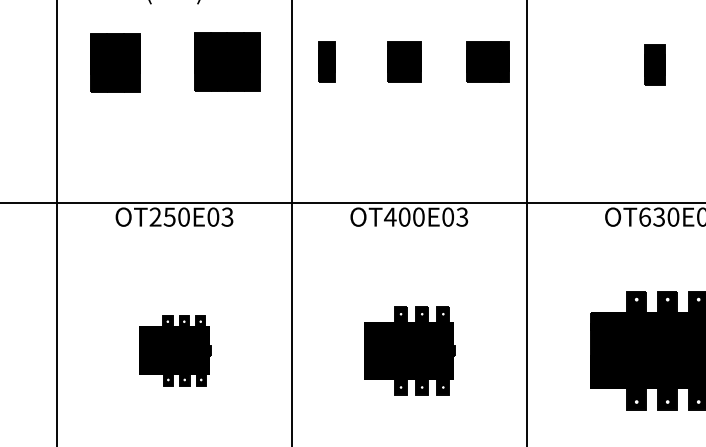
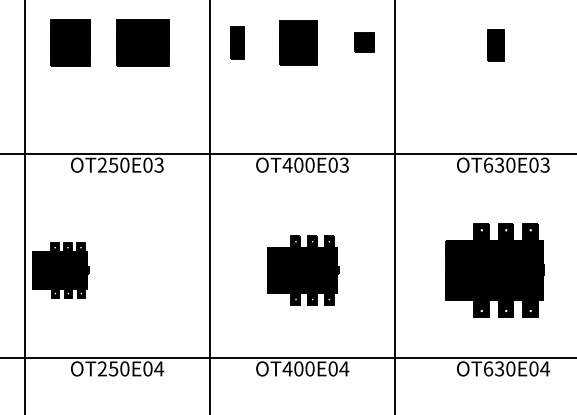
part: (226, 61) -> (142, 42), moved
part: (404, 61) -> (298, 42), size x1.4
part: (487, 61) -> (364, 42), size x0.6
part: (174, 350) -> (60, 270), moved

